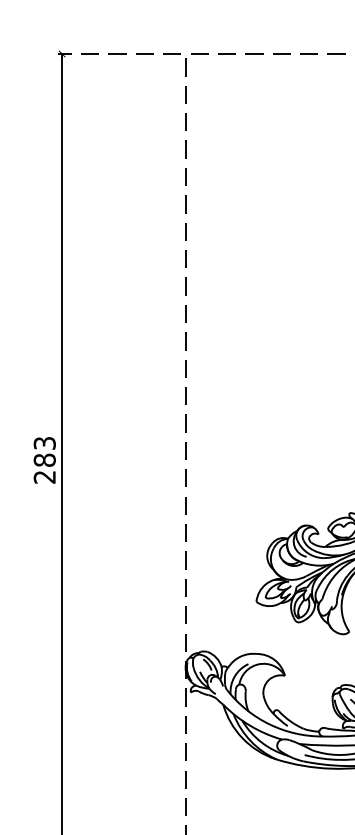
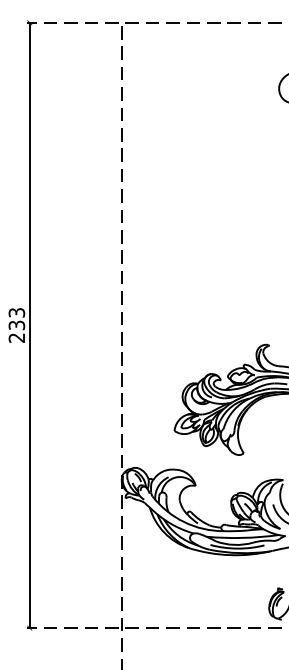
text: (44, 460) -> (16, 325), 283 -> 233

